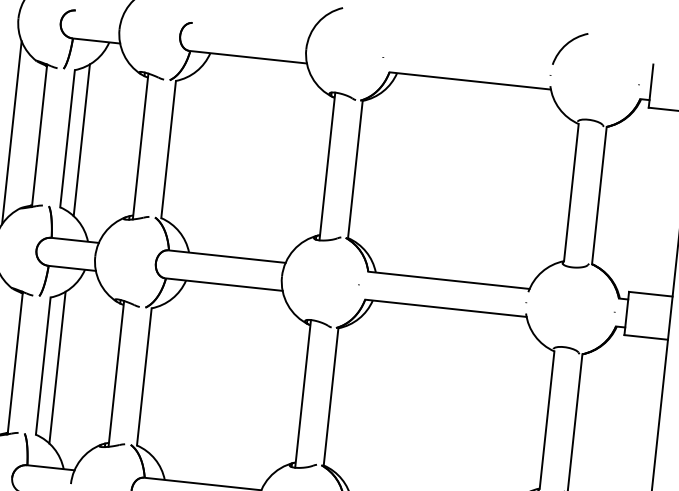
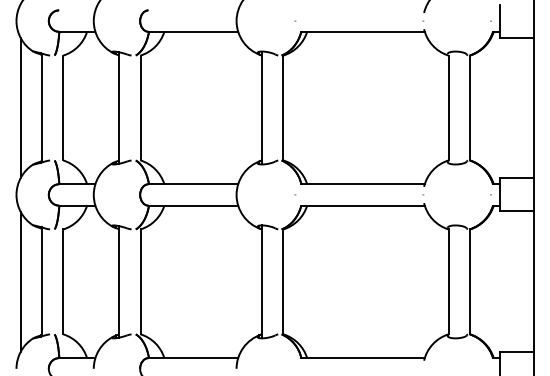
line: (82, 140) -> (74, 108), removed
line: (57, 367) -> (74, 281), removed

